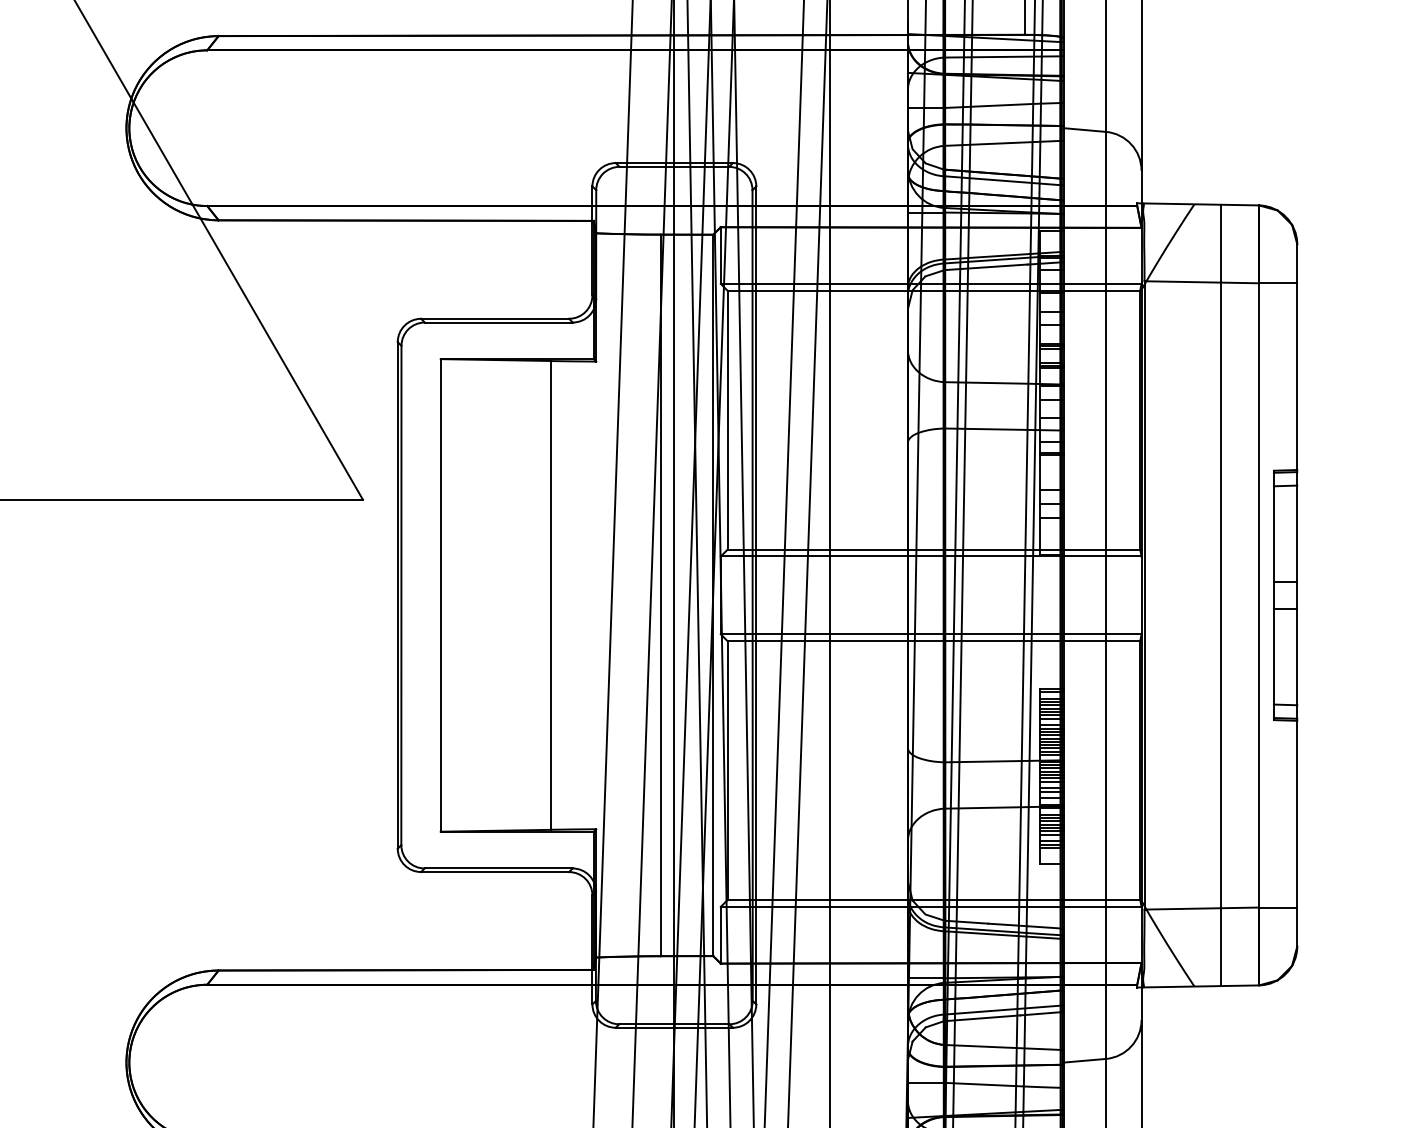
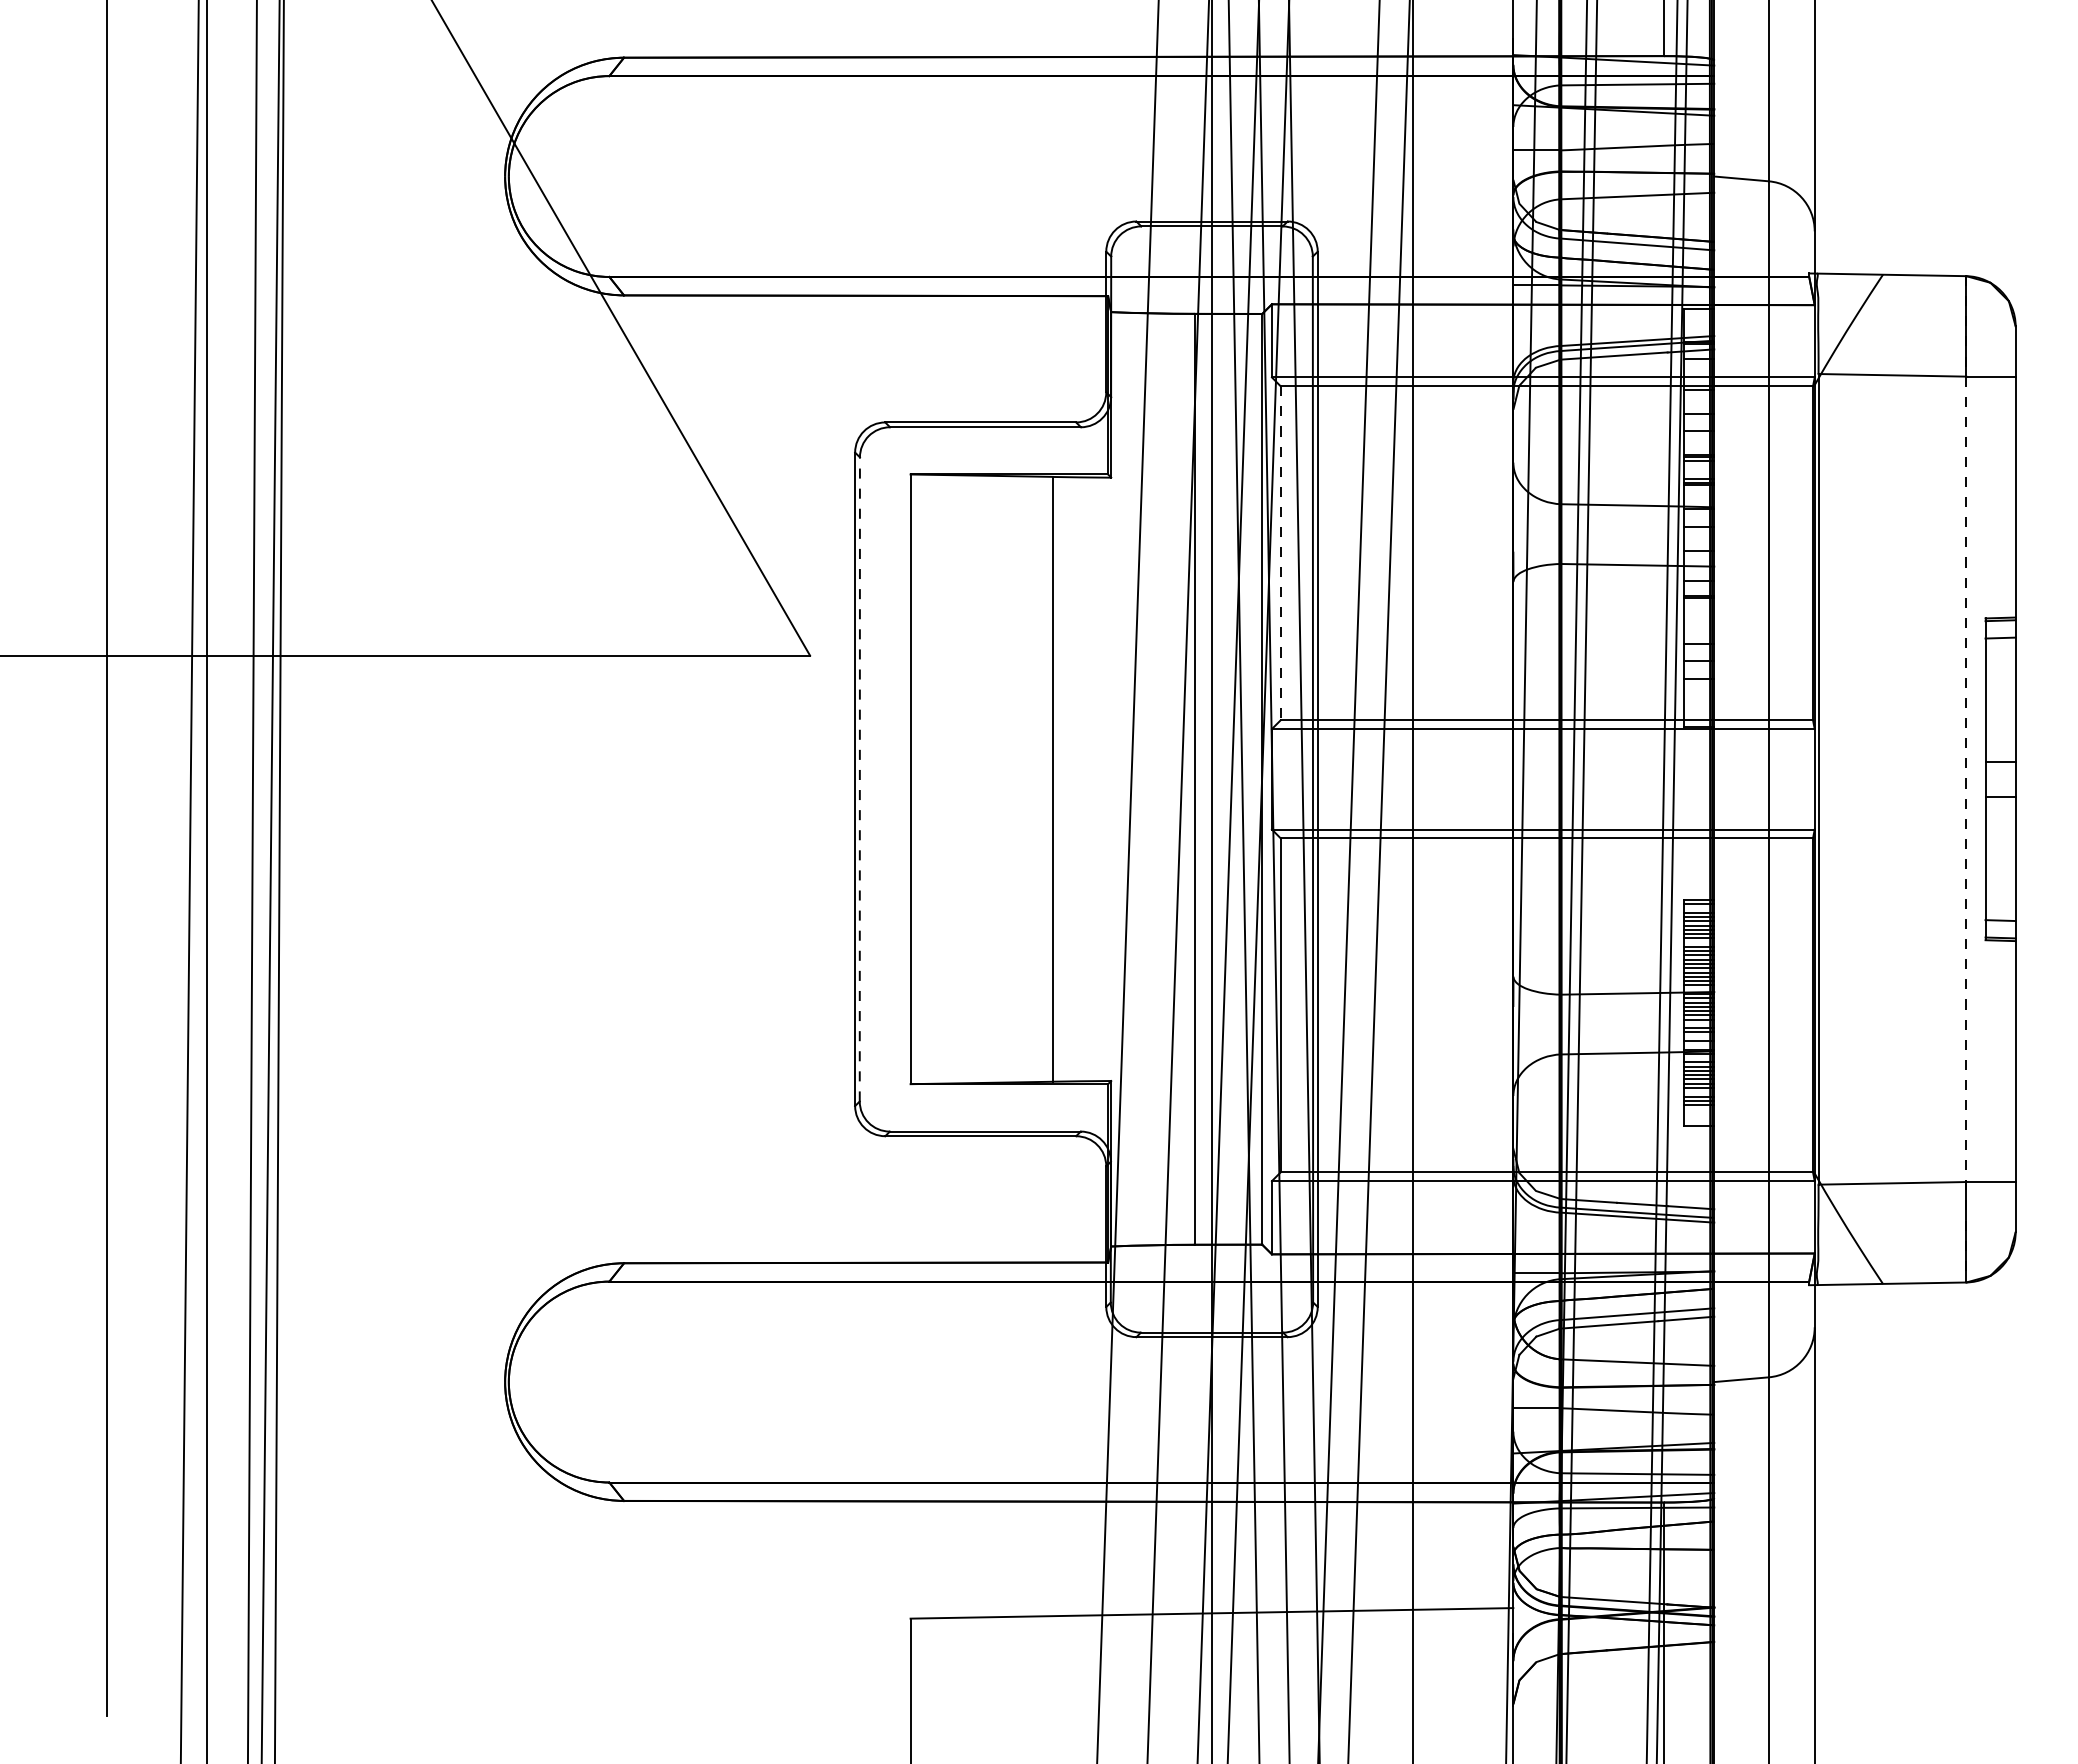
line: (727, 420) -> (1280, 553), solid -> dashed
line: (401, 594) -> (859, 778), solid -> dashed
line: (1221, 595) -> (1917, 779), removed
line: (1259, 595) -> (1966, 779), solid -> dashed

